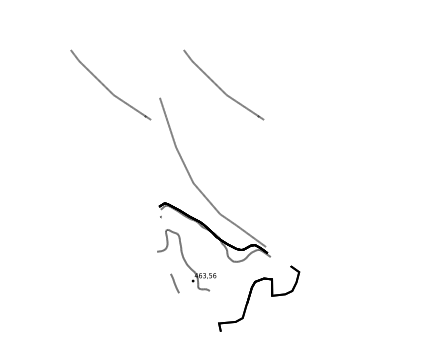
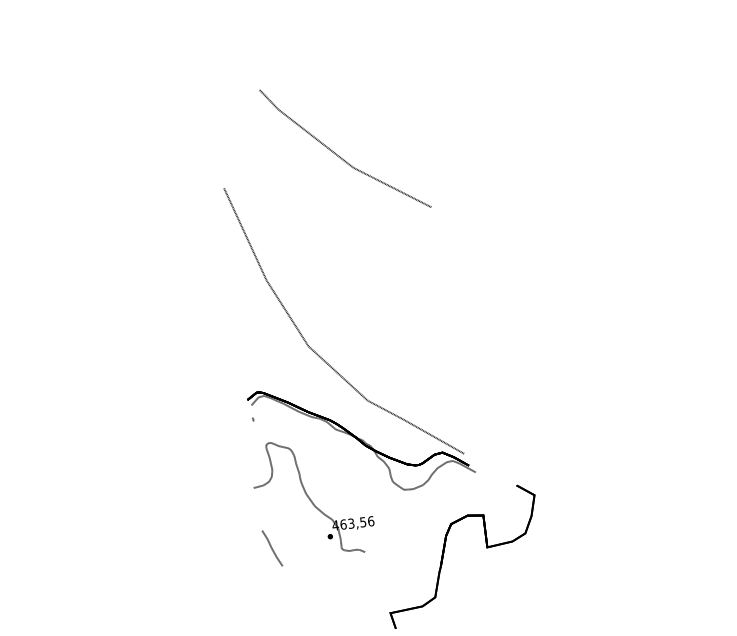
curve: (107, 87) -> (119, 180), removed
line: (174, 283) -> (271, 548), moved

